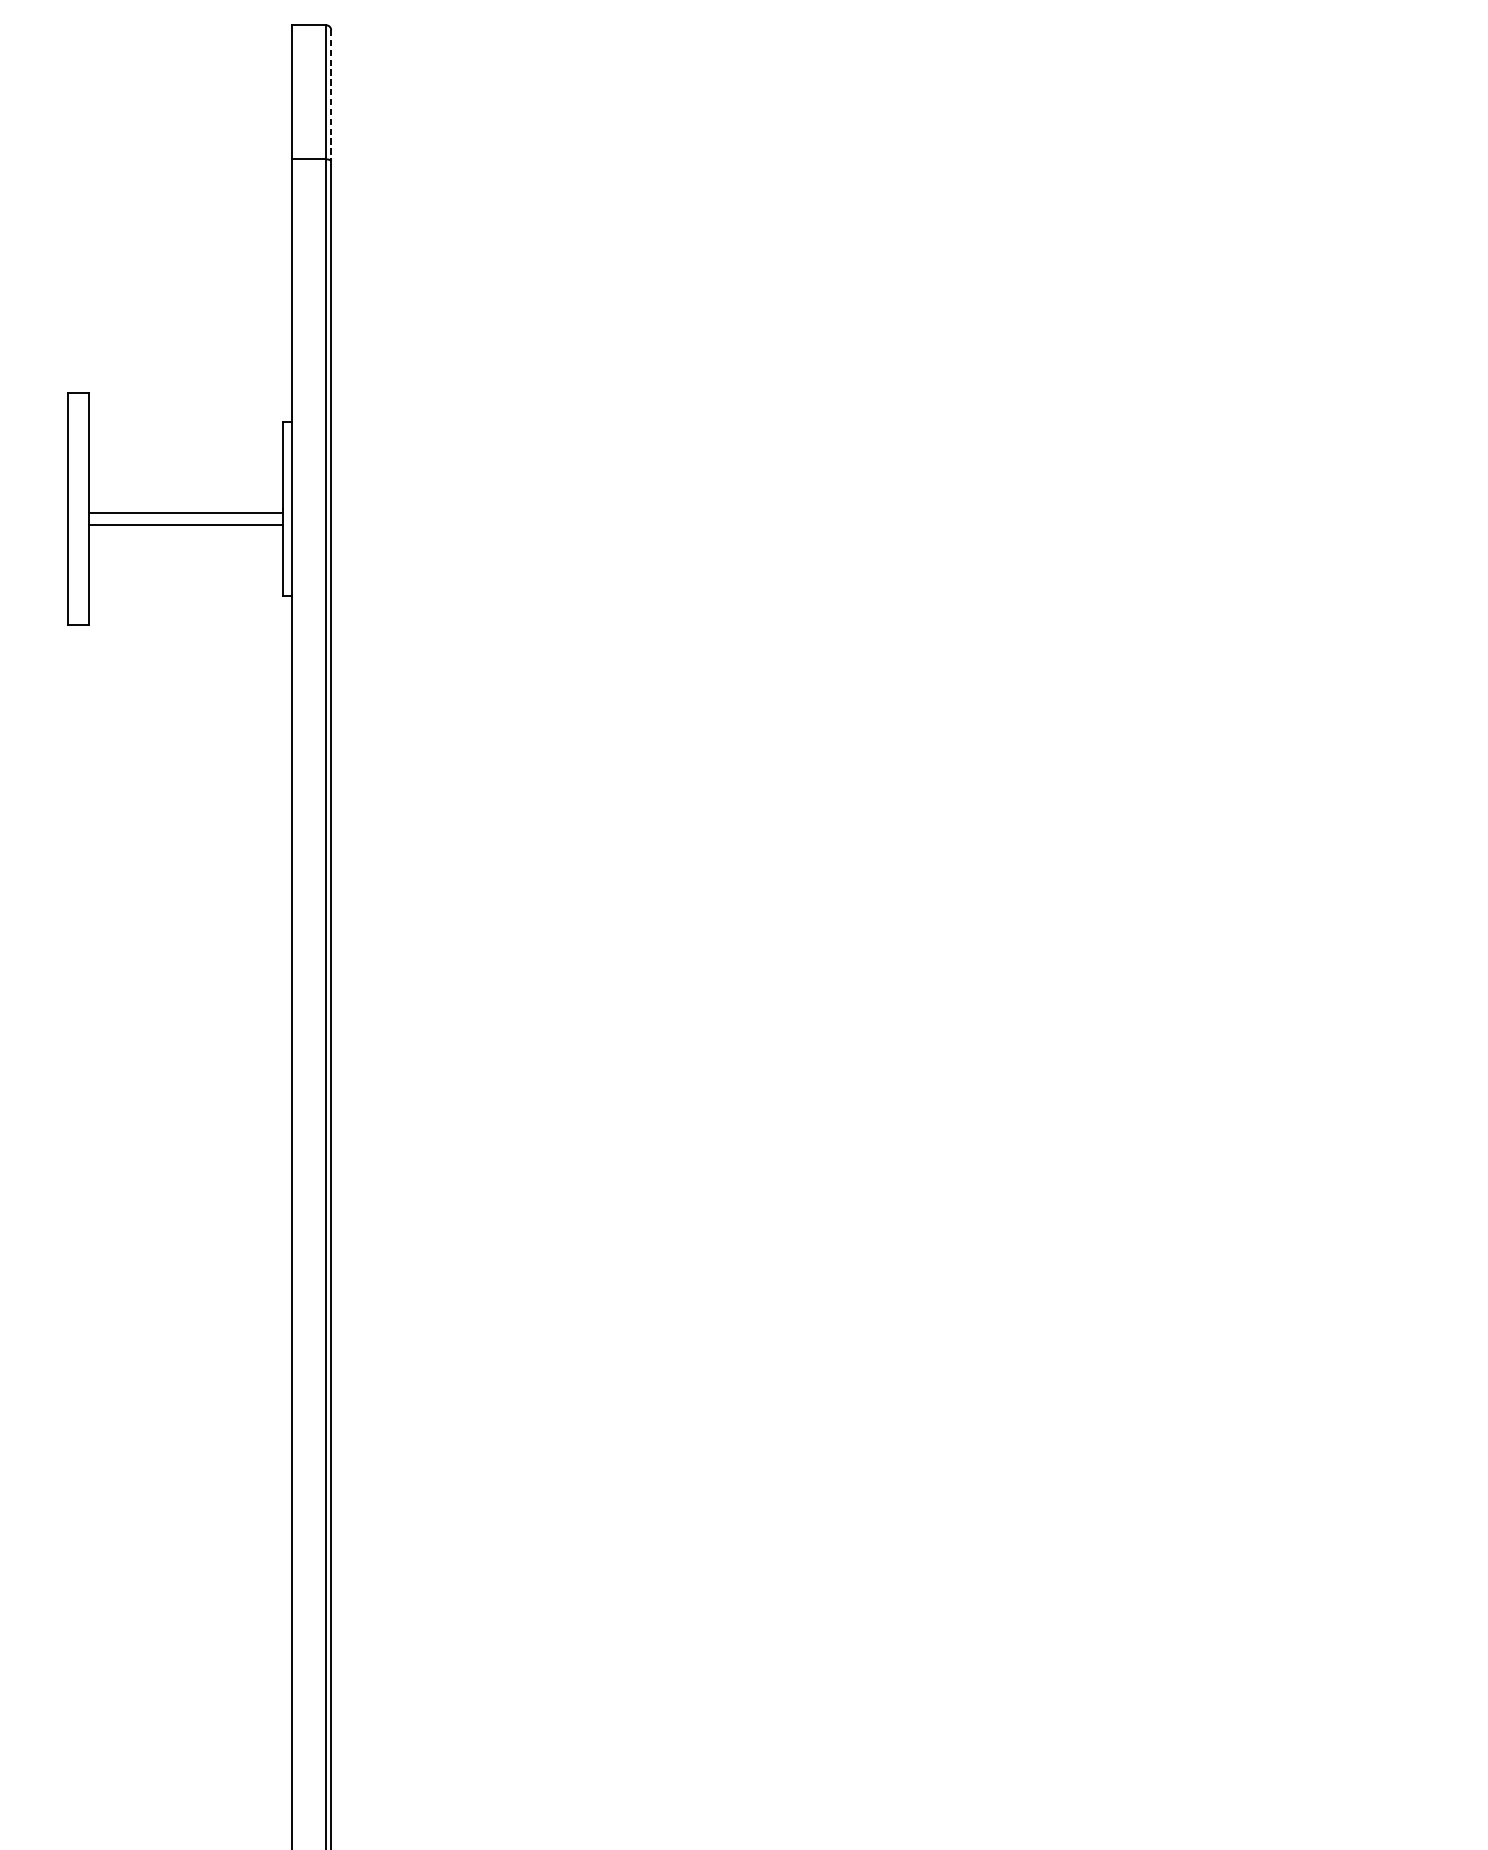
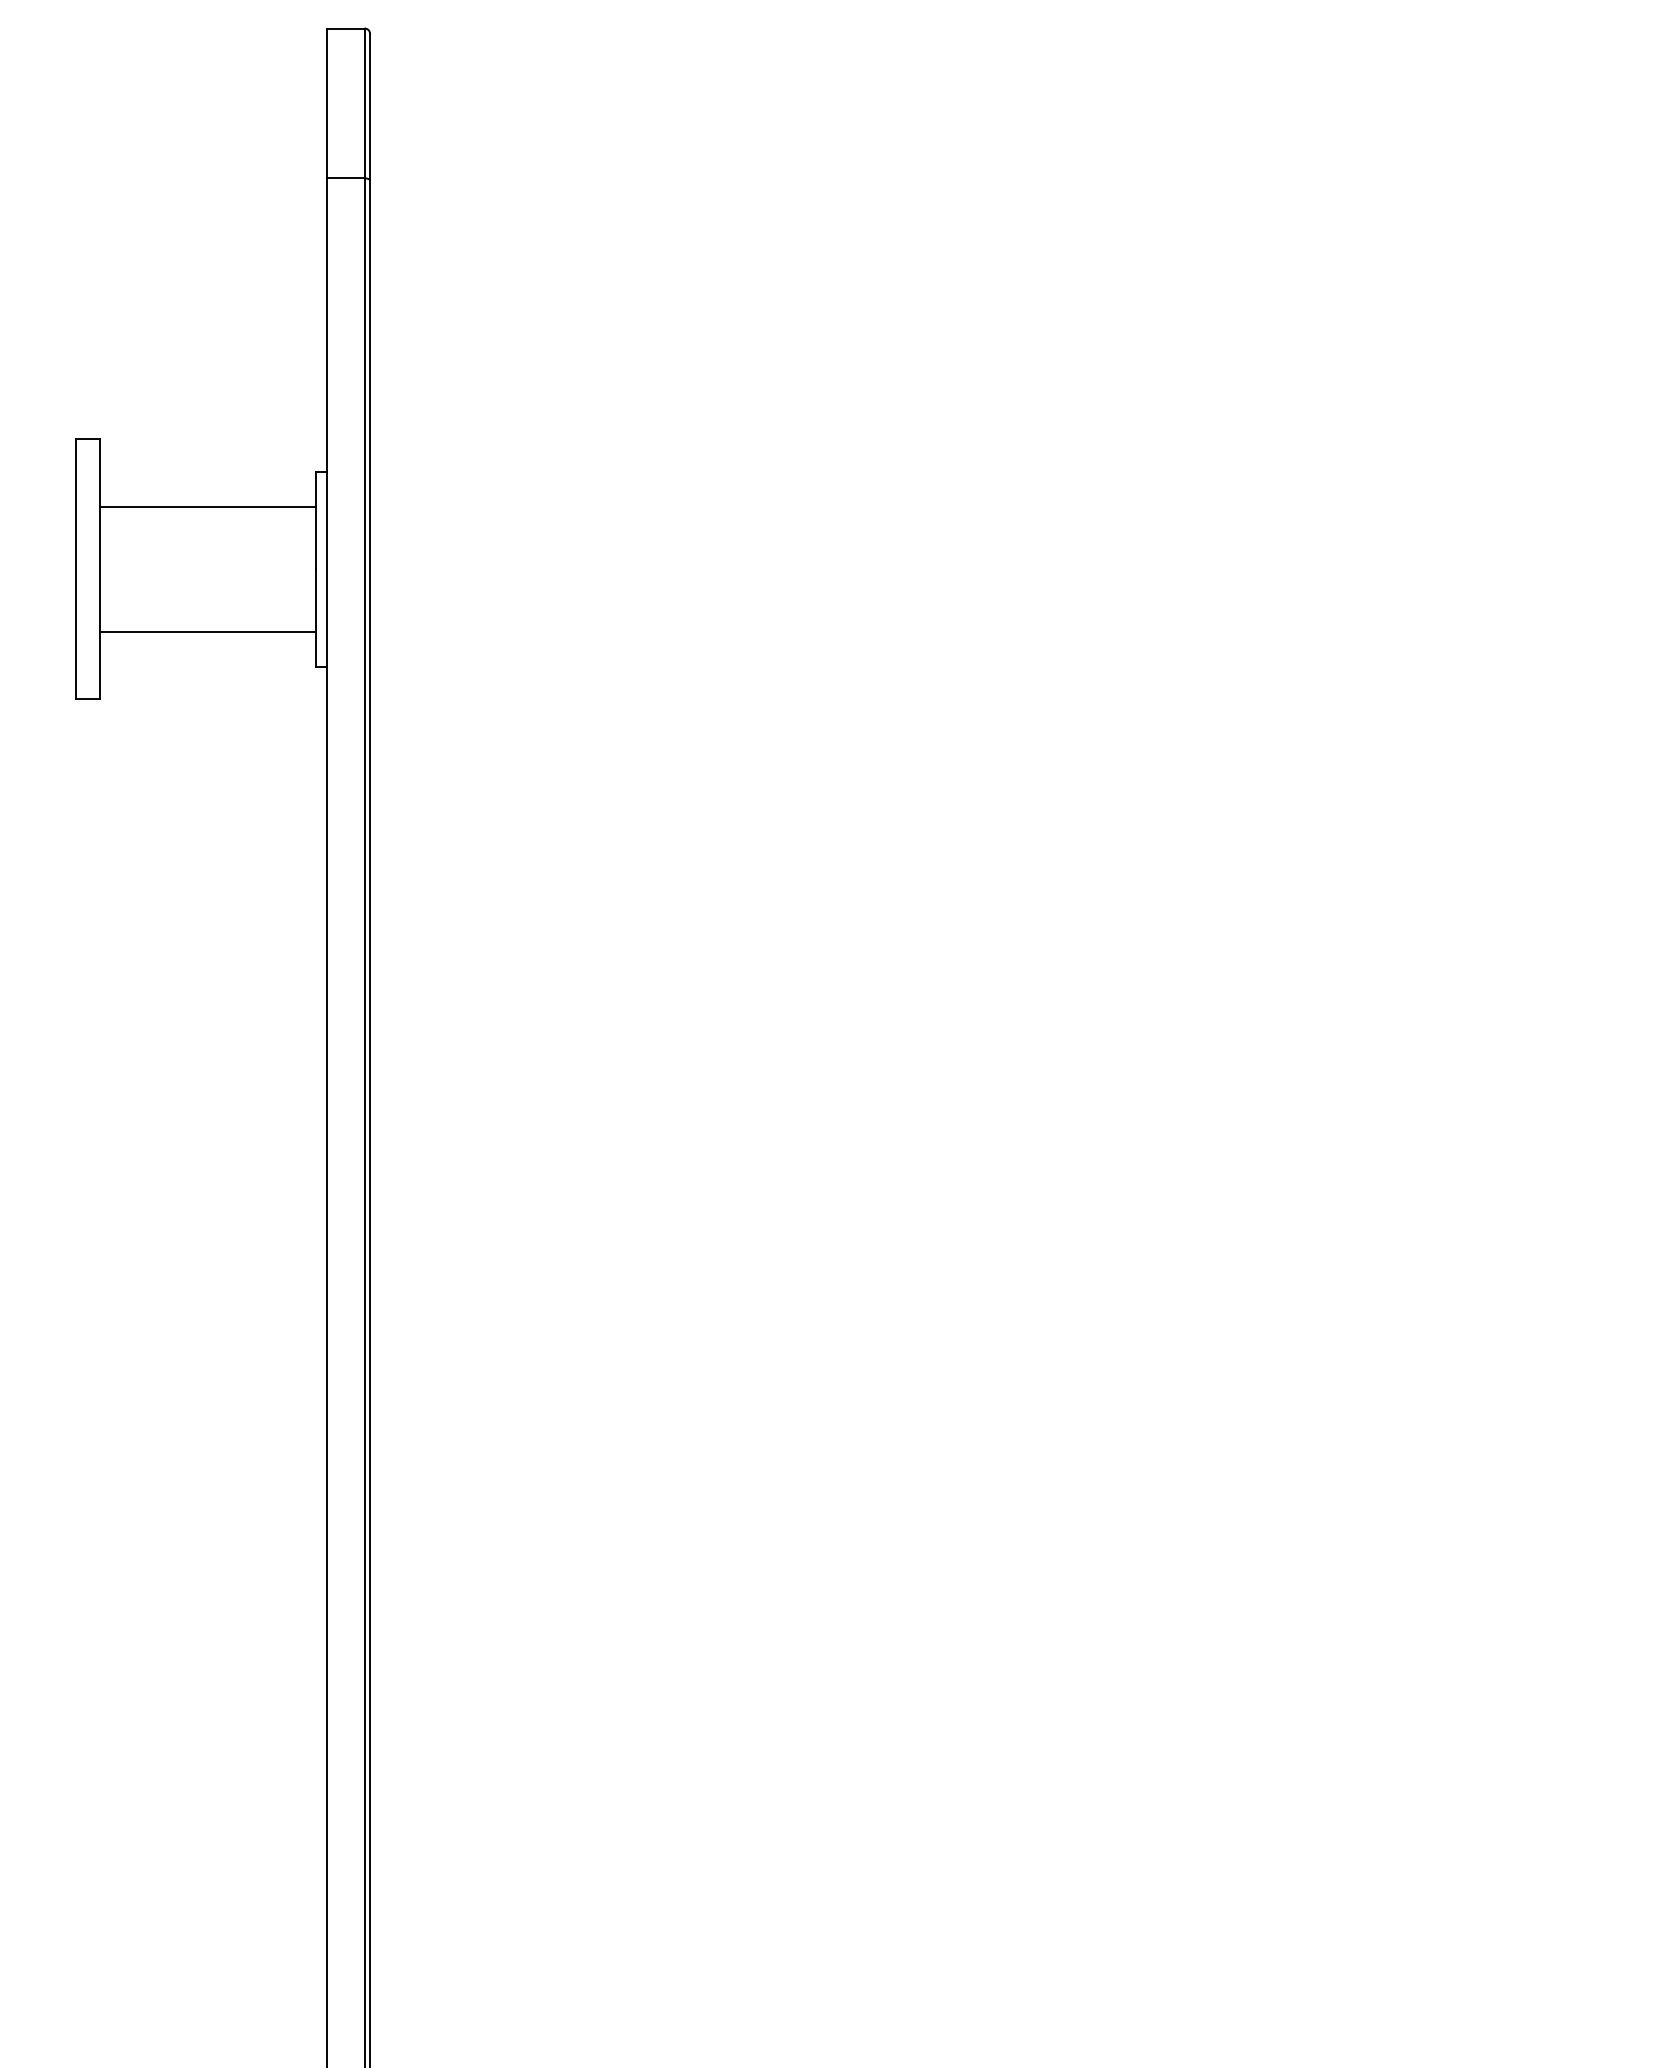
line: (331, 95) -> (370, 107), dashed -> solid
line: (185, 512) -> (207, 631), moved
line: (185, 524) -> (207, 506), moved

